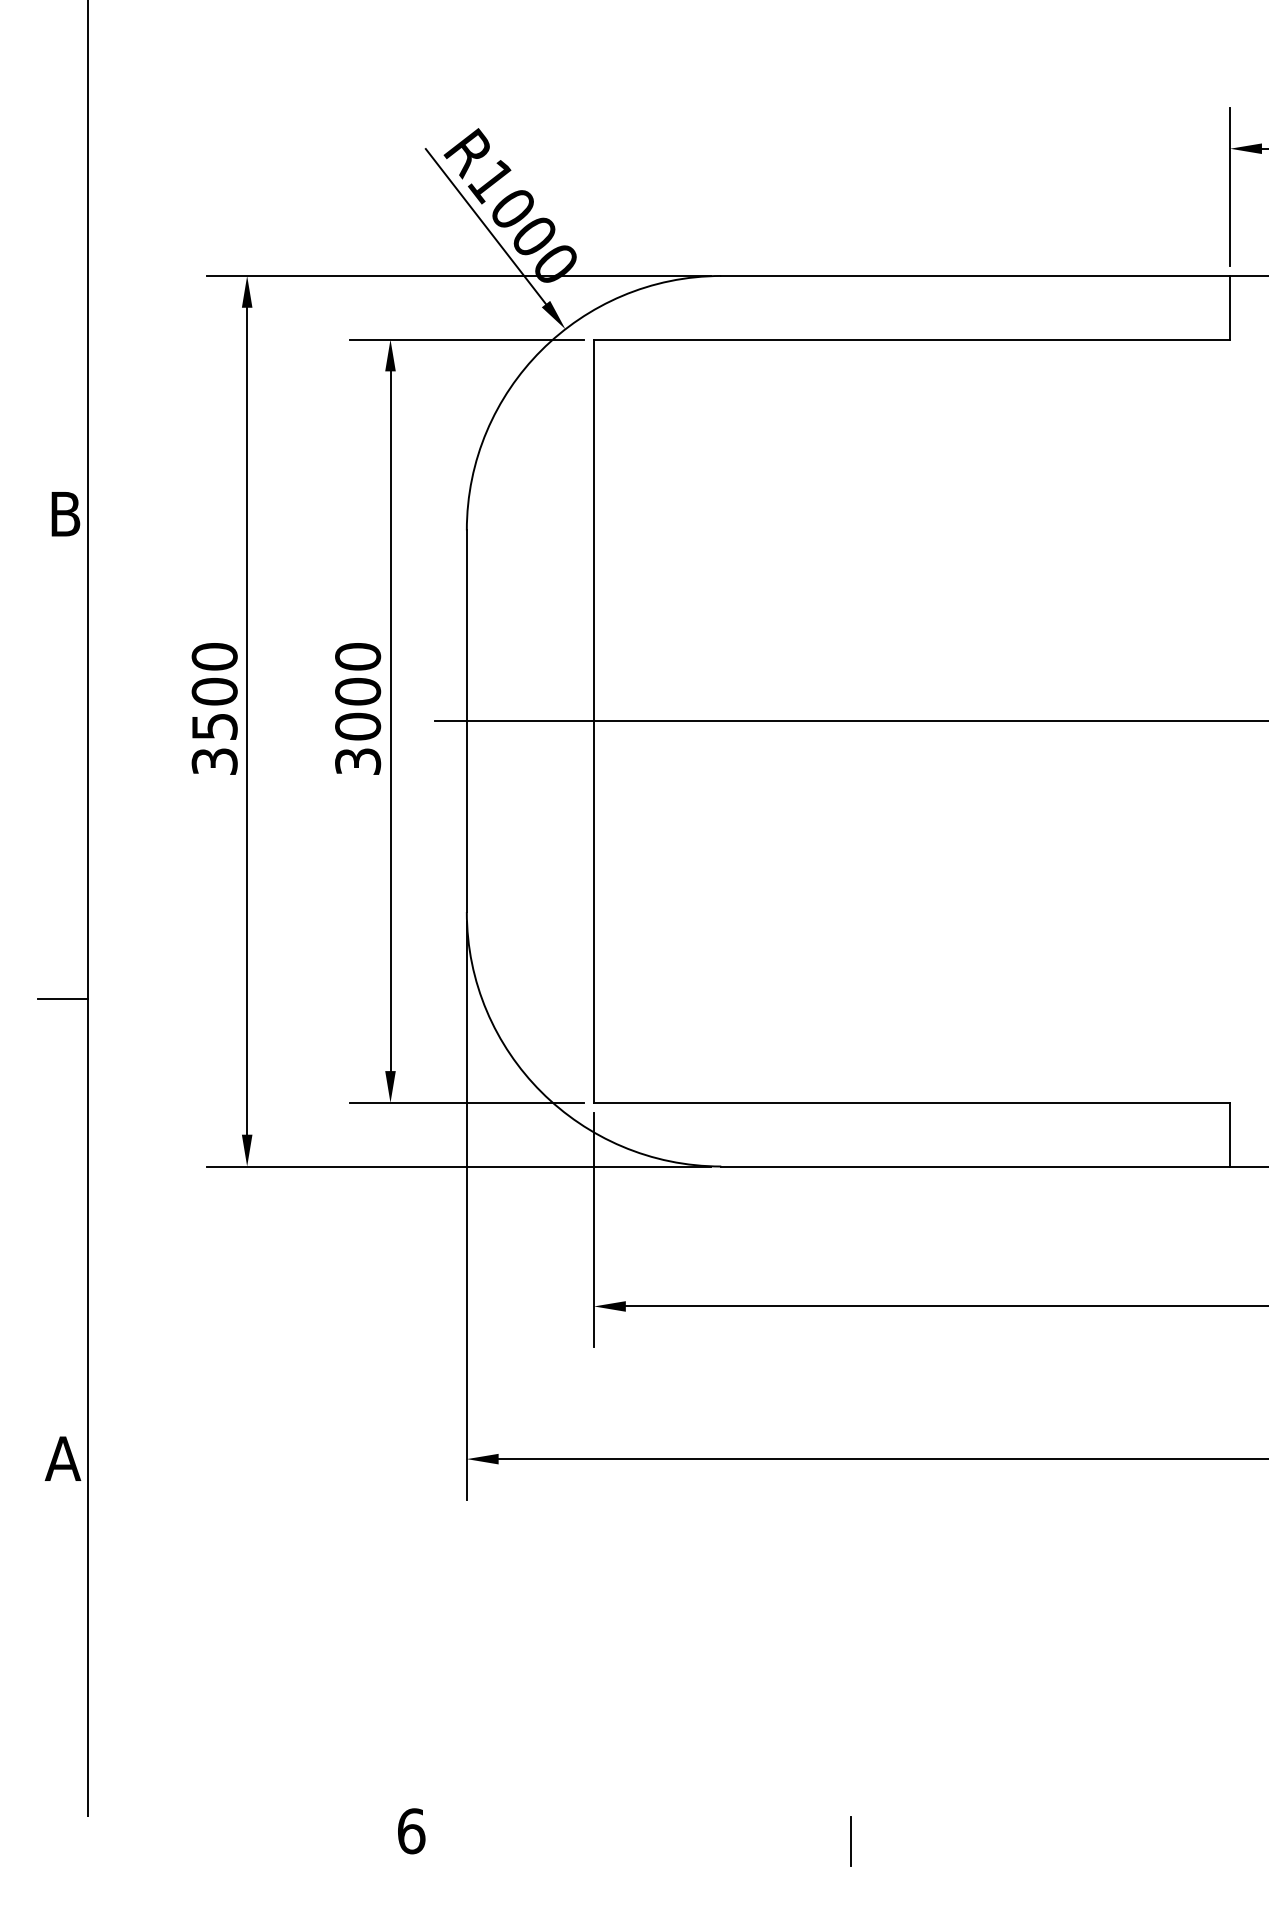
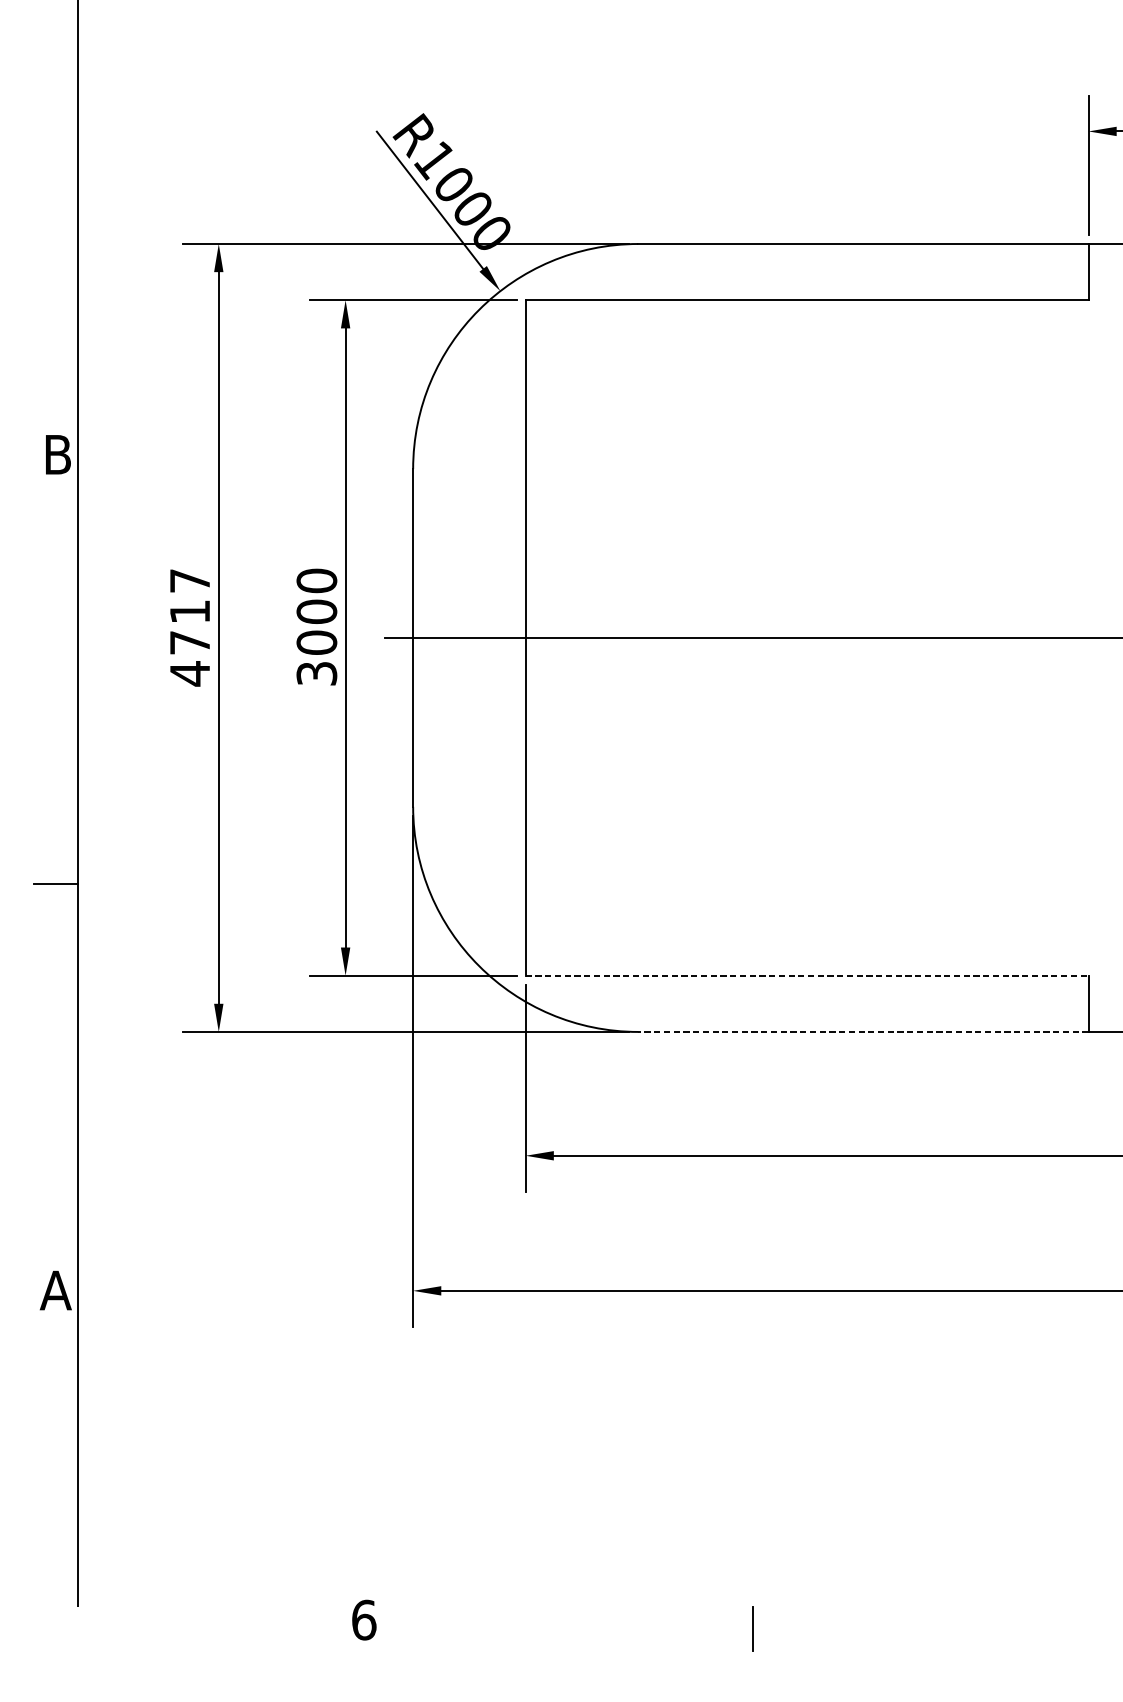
text: (214, 709) -> (189, 627), 3500 -> 4717
line: (912, 1102) -> (807, 975), solid -> dashed
line: (975, 1166) -> (863, 1031), solid -> dashed

